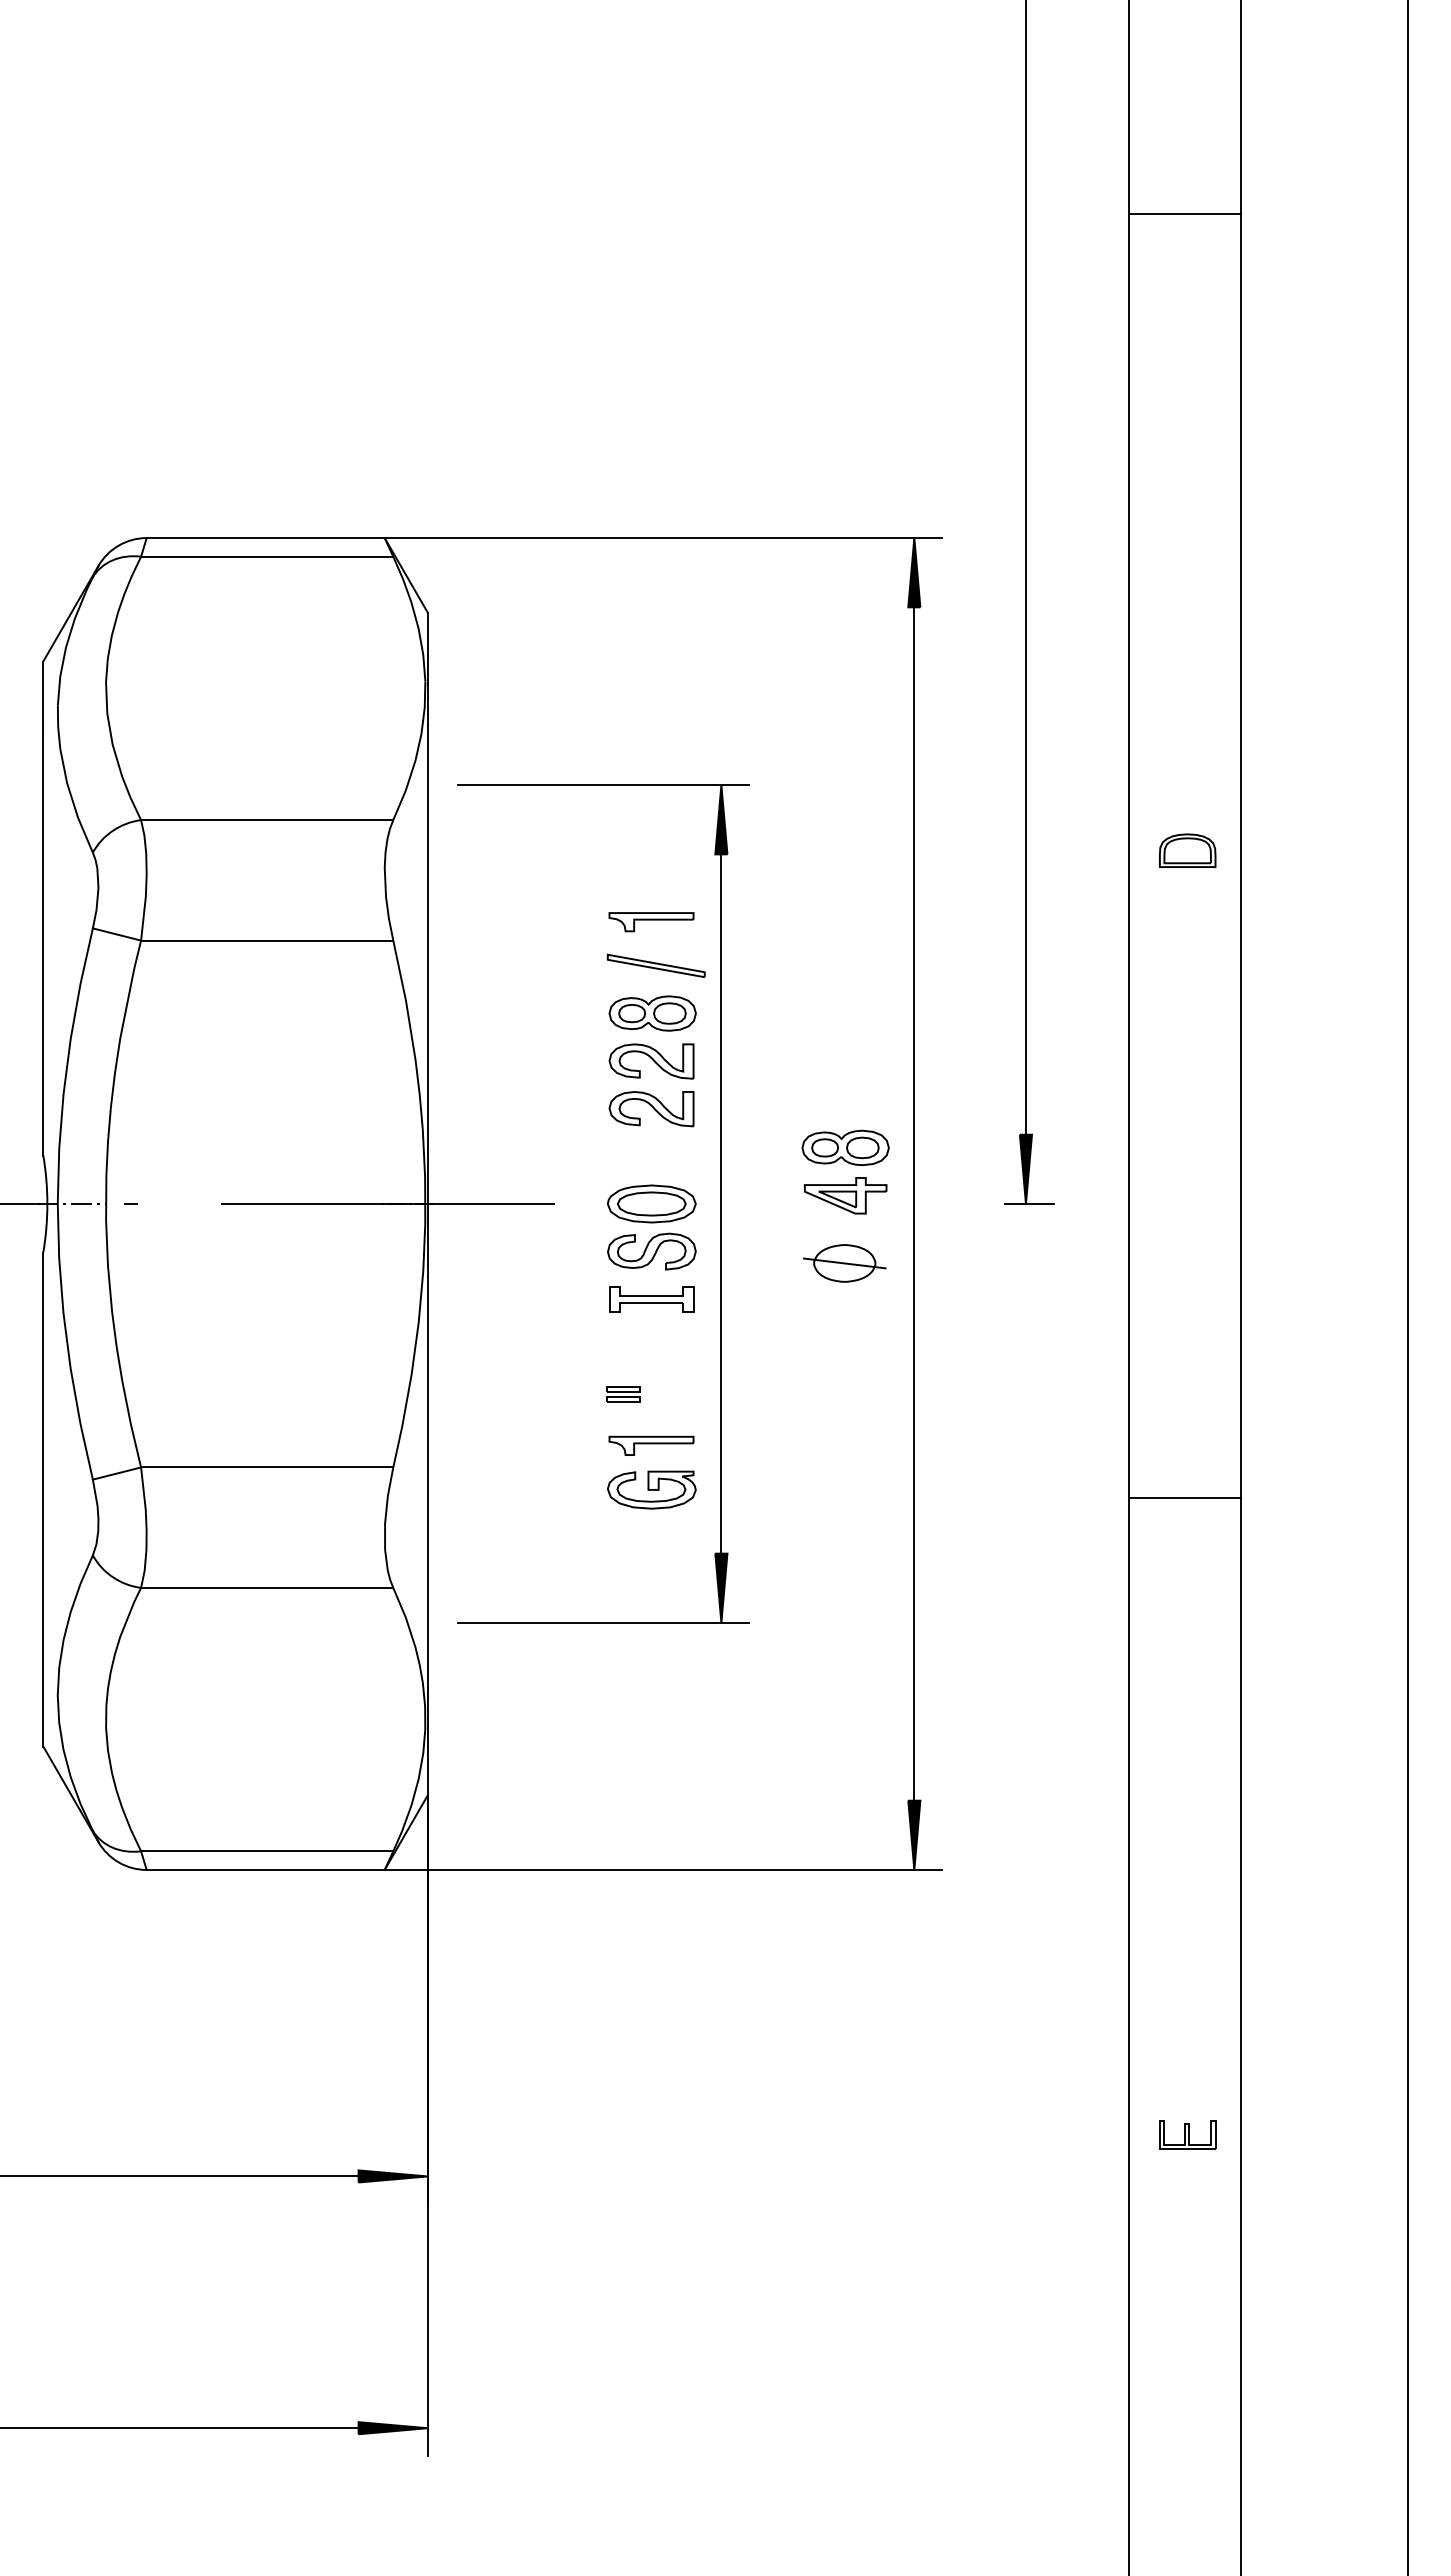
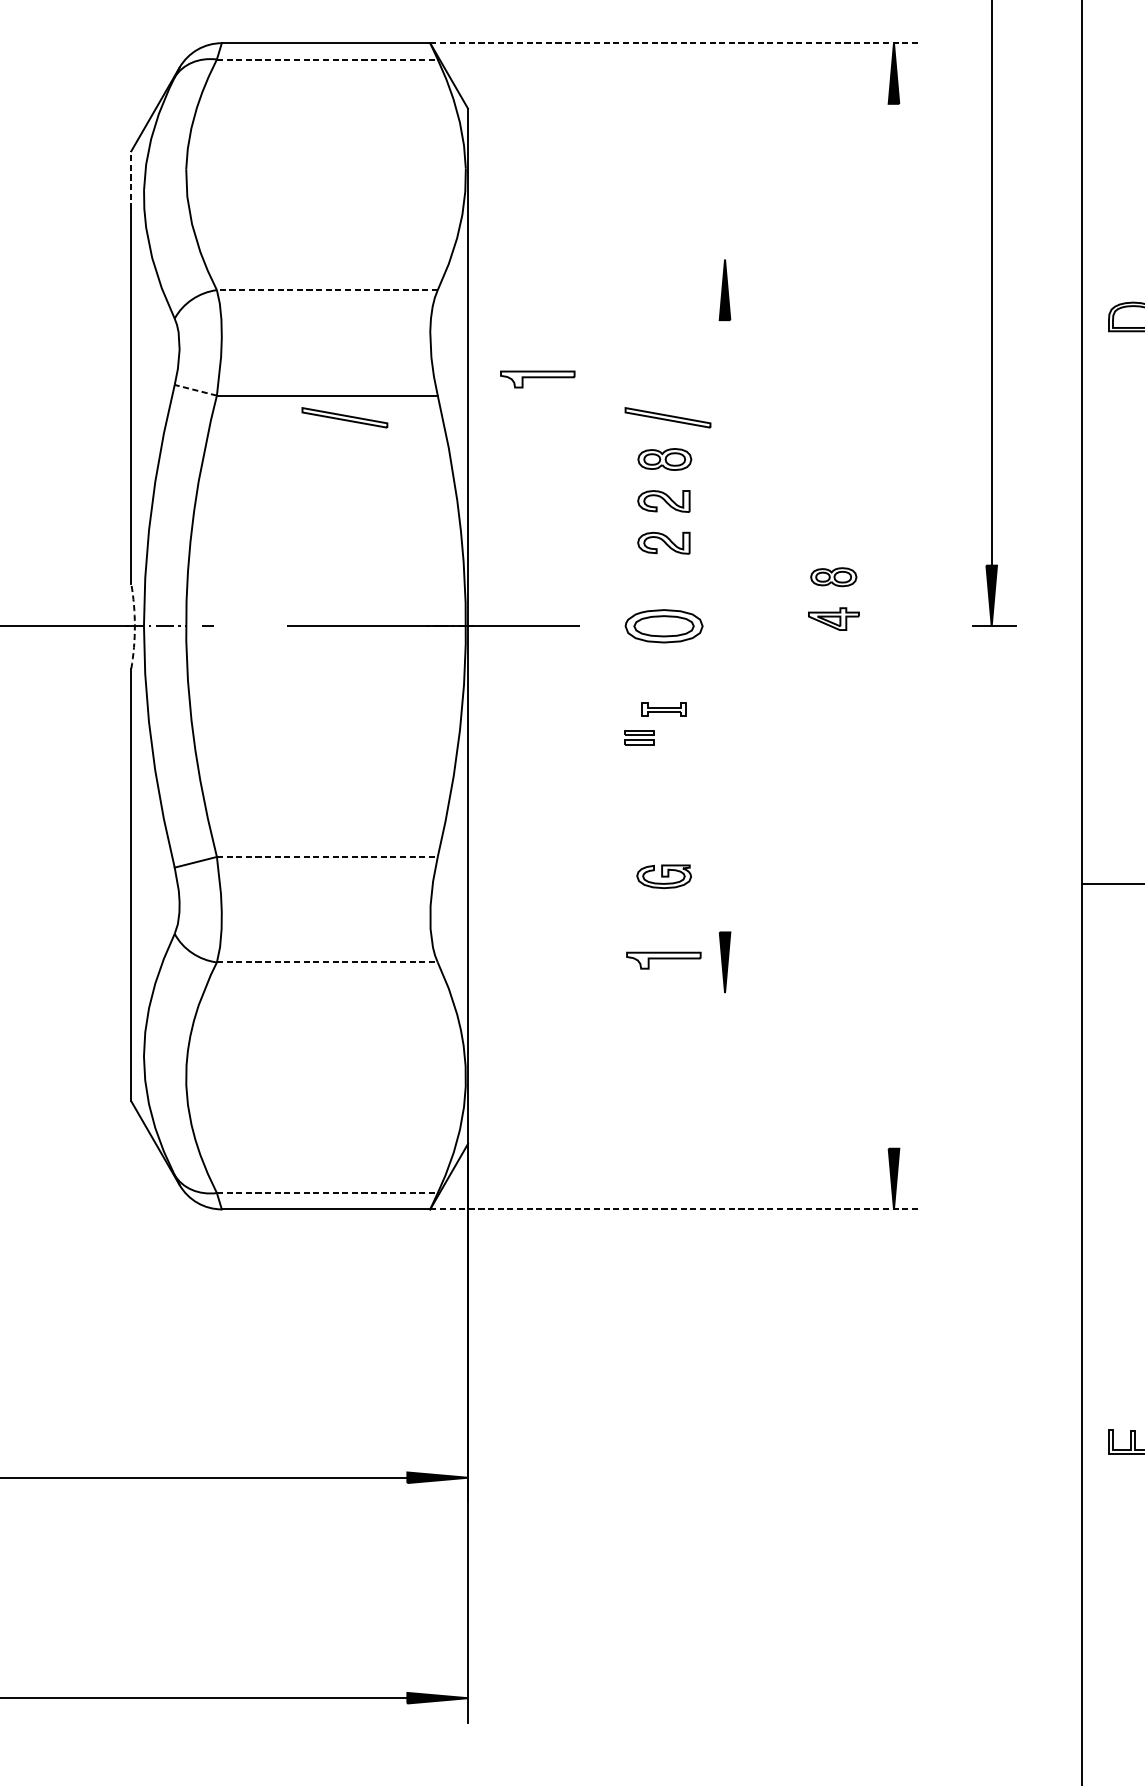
line: (663, 538) -> (674, 43), solid -> dashed
line: (267, 556) -> (327, 59), solid -> dashed
line: (43, 694) -> (131, 180), solid -> dashed
line: (603, 785) -> (621, 259), removed
line: (266, 820) -> (326, 290), solid -> dashed
part: (651, 922) -> (537, 379), moved
line: (117, 934) -> (196, 390), solid -> dashed
part: (286, 965) -> (344, 417), added
part: (652, 1013) -> (664, 459), size x0.7
part: (651, 1061) -> (663, 501), size x0.7
part: (651, 1109) -> (663, 543), size x0.7
part: (845, 1147) -> (833, 576), size x0.6
part: (845, 1195) -> (833, 618), size x0.7
line: (721, 1203) -> (725, 625), removed
line: (914, 1203) -> (894, 625), removed
arc: (47, 1204) -> (134, 626), solid -> dashed
part: (651, 1251) -> (663, 667), removed
part: (844, 1263) -> (832, 678), removed
part: (651, 1299) -> (663, 709), size x0.6
part: (623, 1394) -> (639, 737), moved
part: (651, 1445) -> (663, 960), moved
line: (267, 1467) -> (327, 857), solid -> dashed
part: (651, 1489) -> (663, 876), size x0.7
line: (267, 1587) -> (327, 962), solid -> dashed
line: (603, 1622) -> (621, 992), removed
line: (267, 1851) -> (327, 1193), solid -> dashed
line: (663, 1869) -> (674, 1208), solid -> dashed

